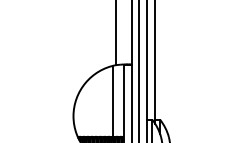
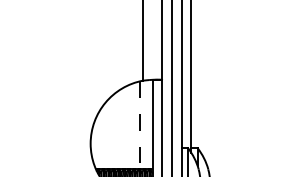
line: (113, 101) -> (139, 125), solid -> dashed

